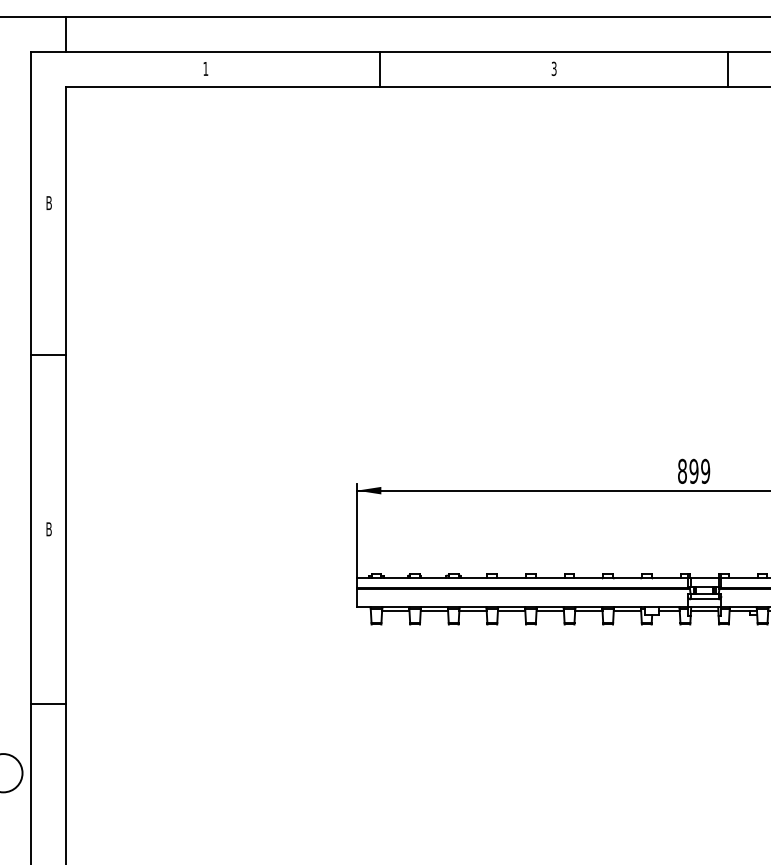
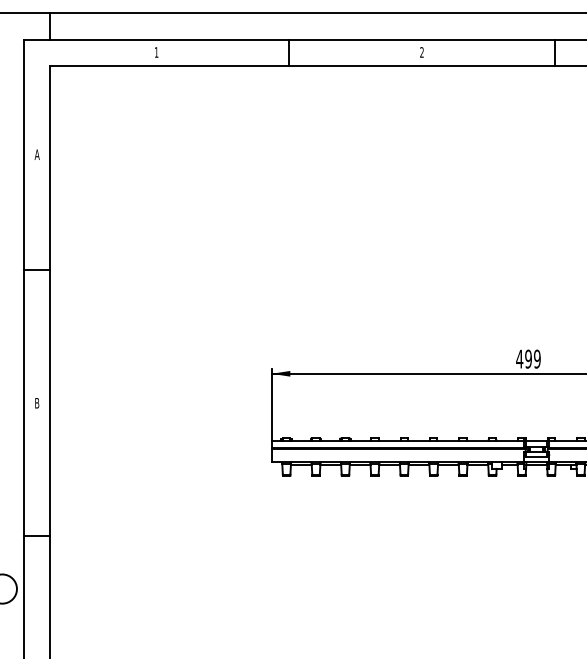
text: (553, 68) -> (421, 52), 3 -> 2
text: (48, 202) -> (36, 154), B -> A
text: (682, 470) -> (519, 358), 899 -> 499

